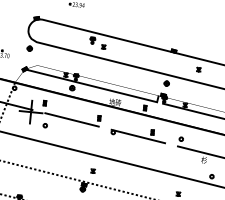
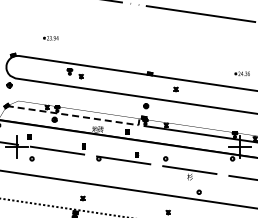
line: (94, 87) -> (76, 116), solid -> dashed

